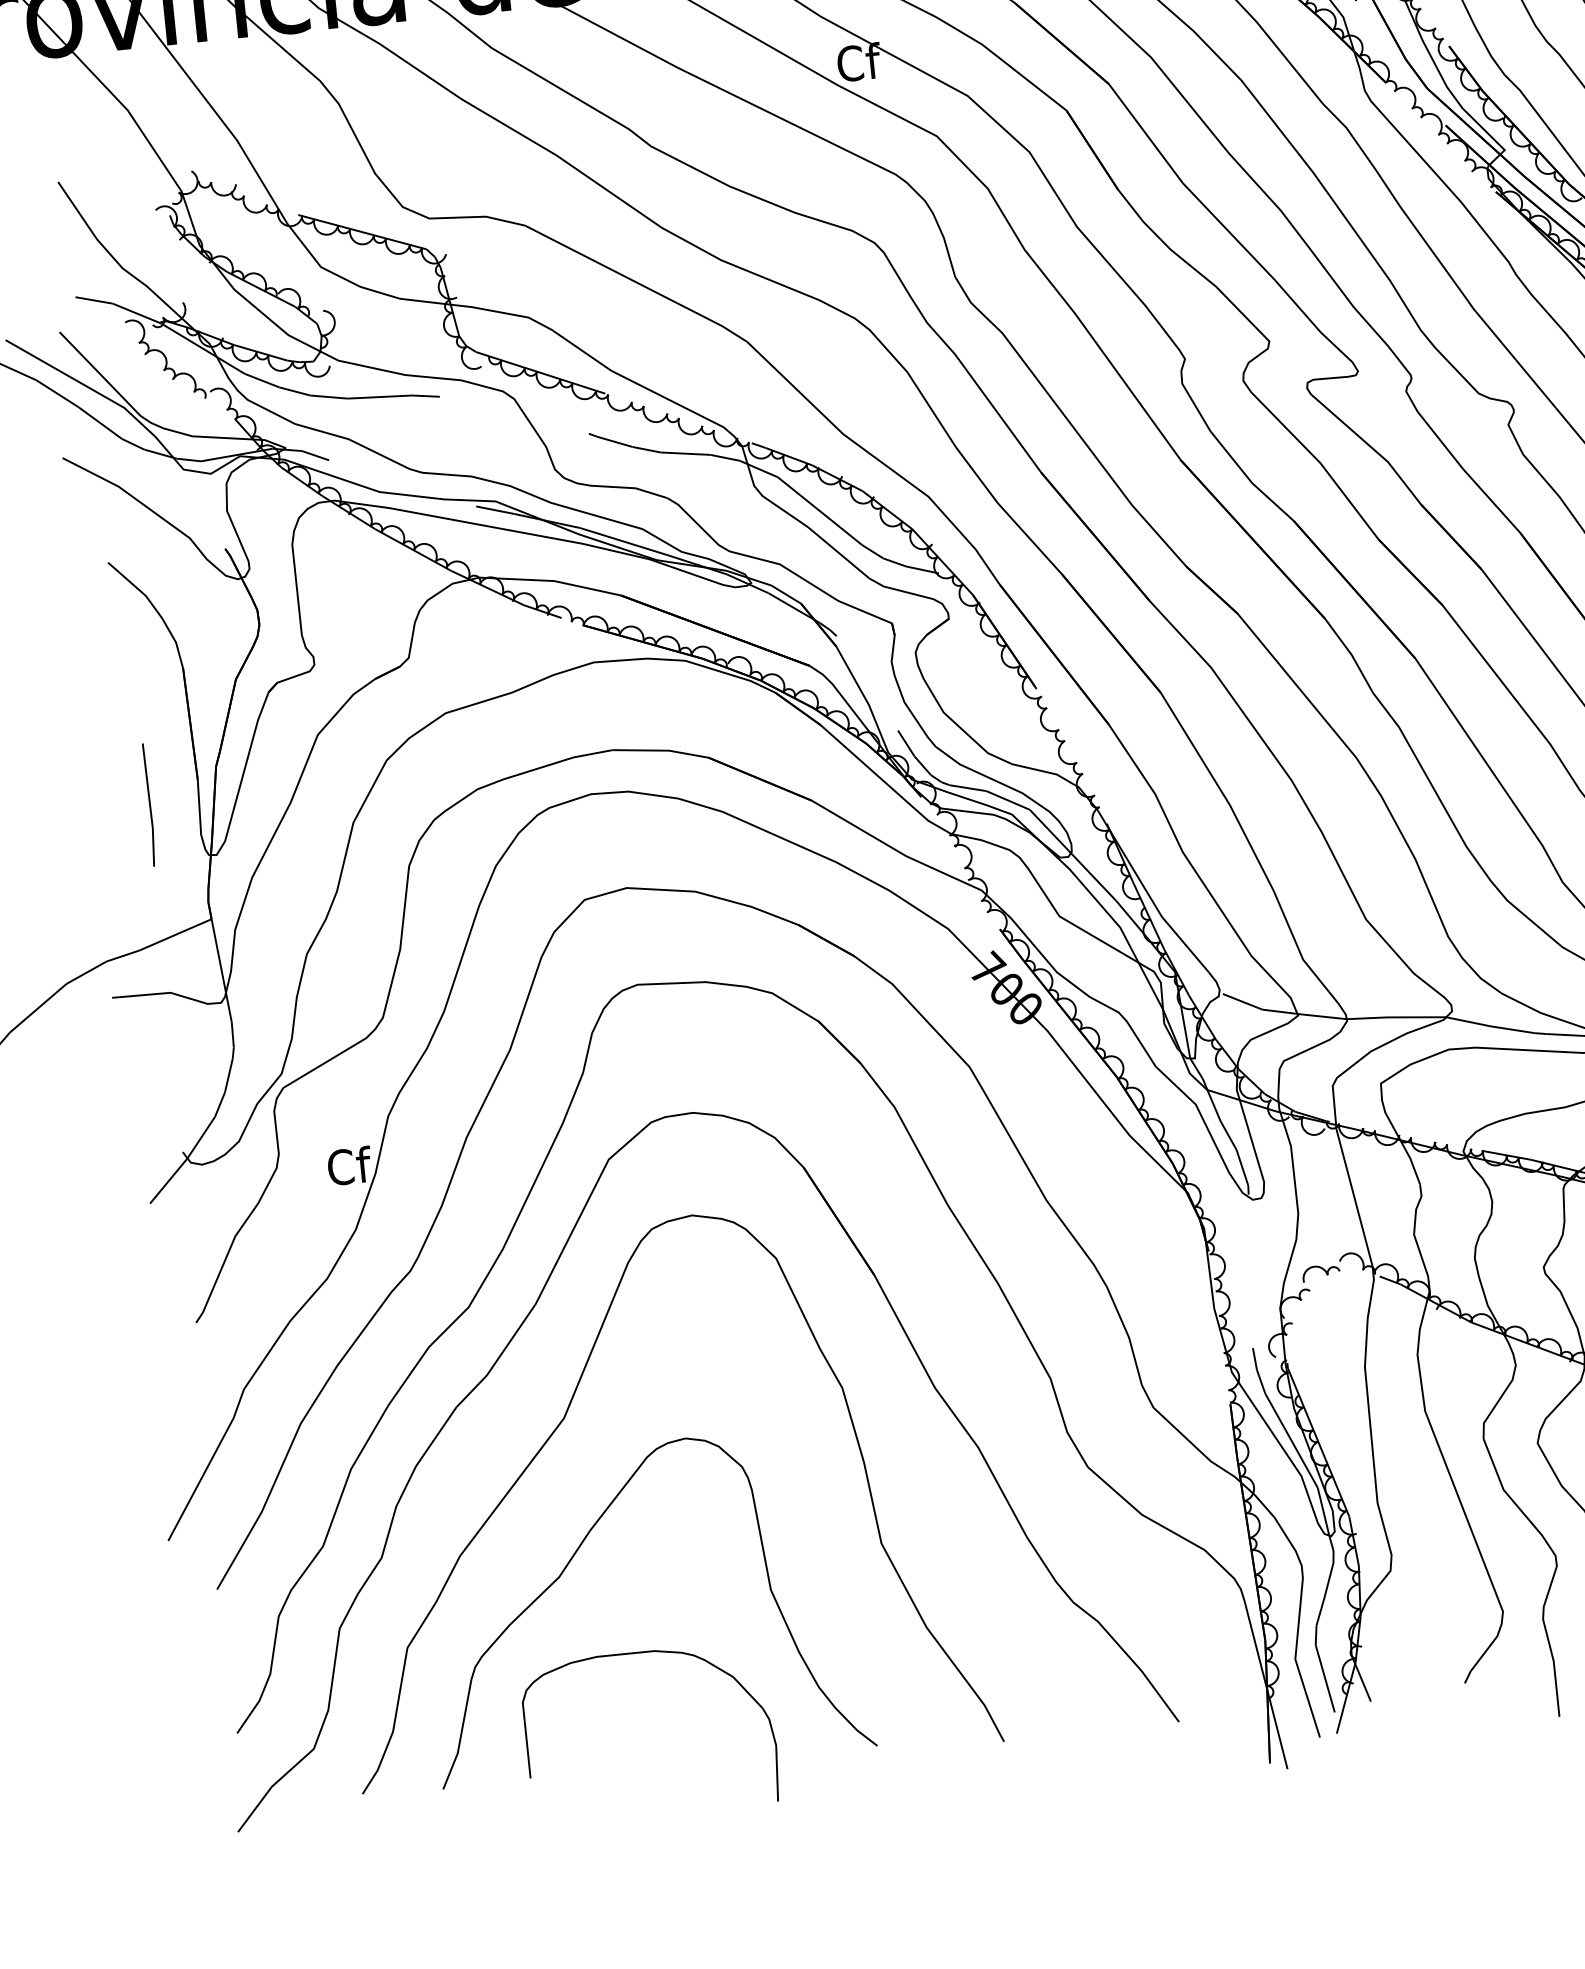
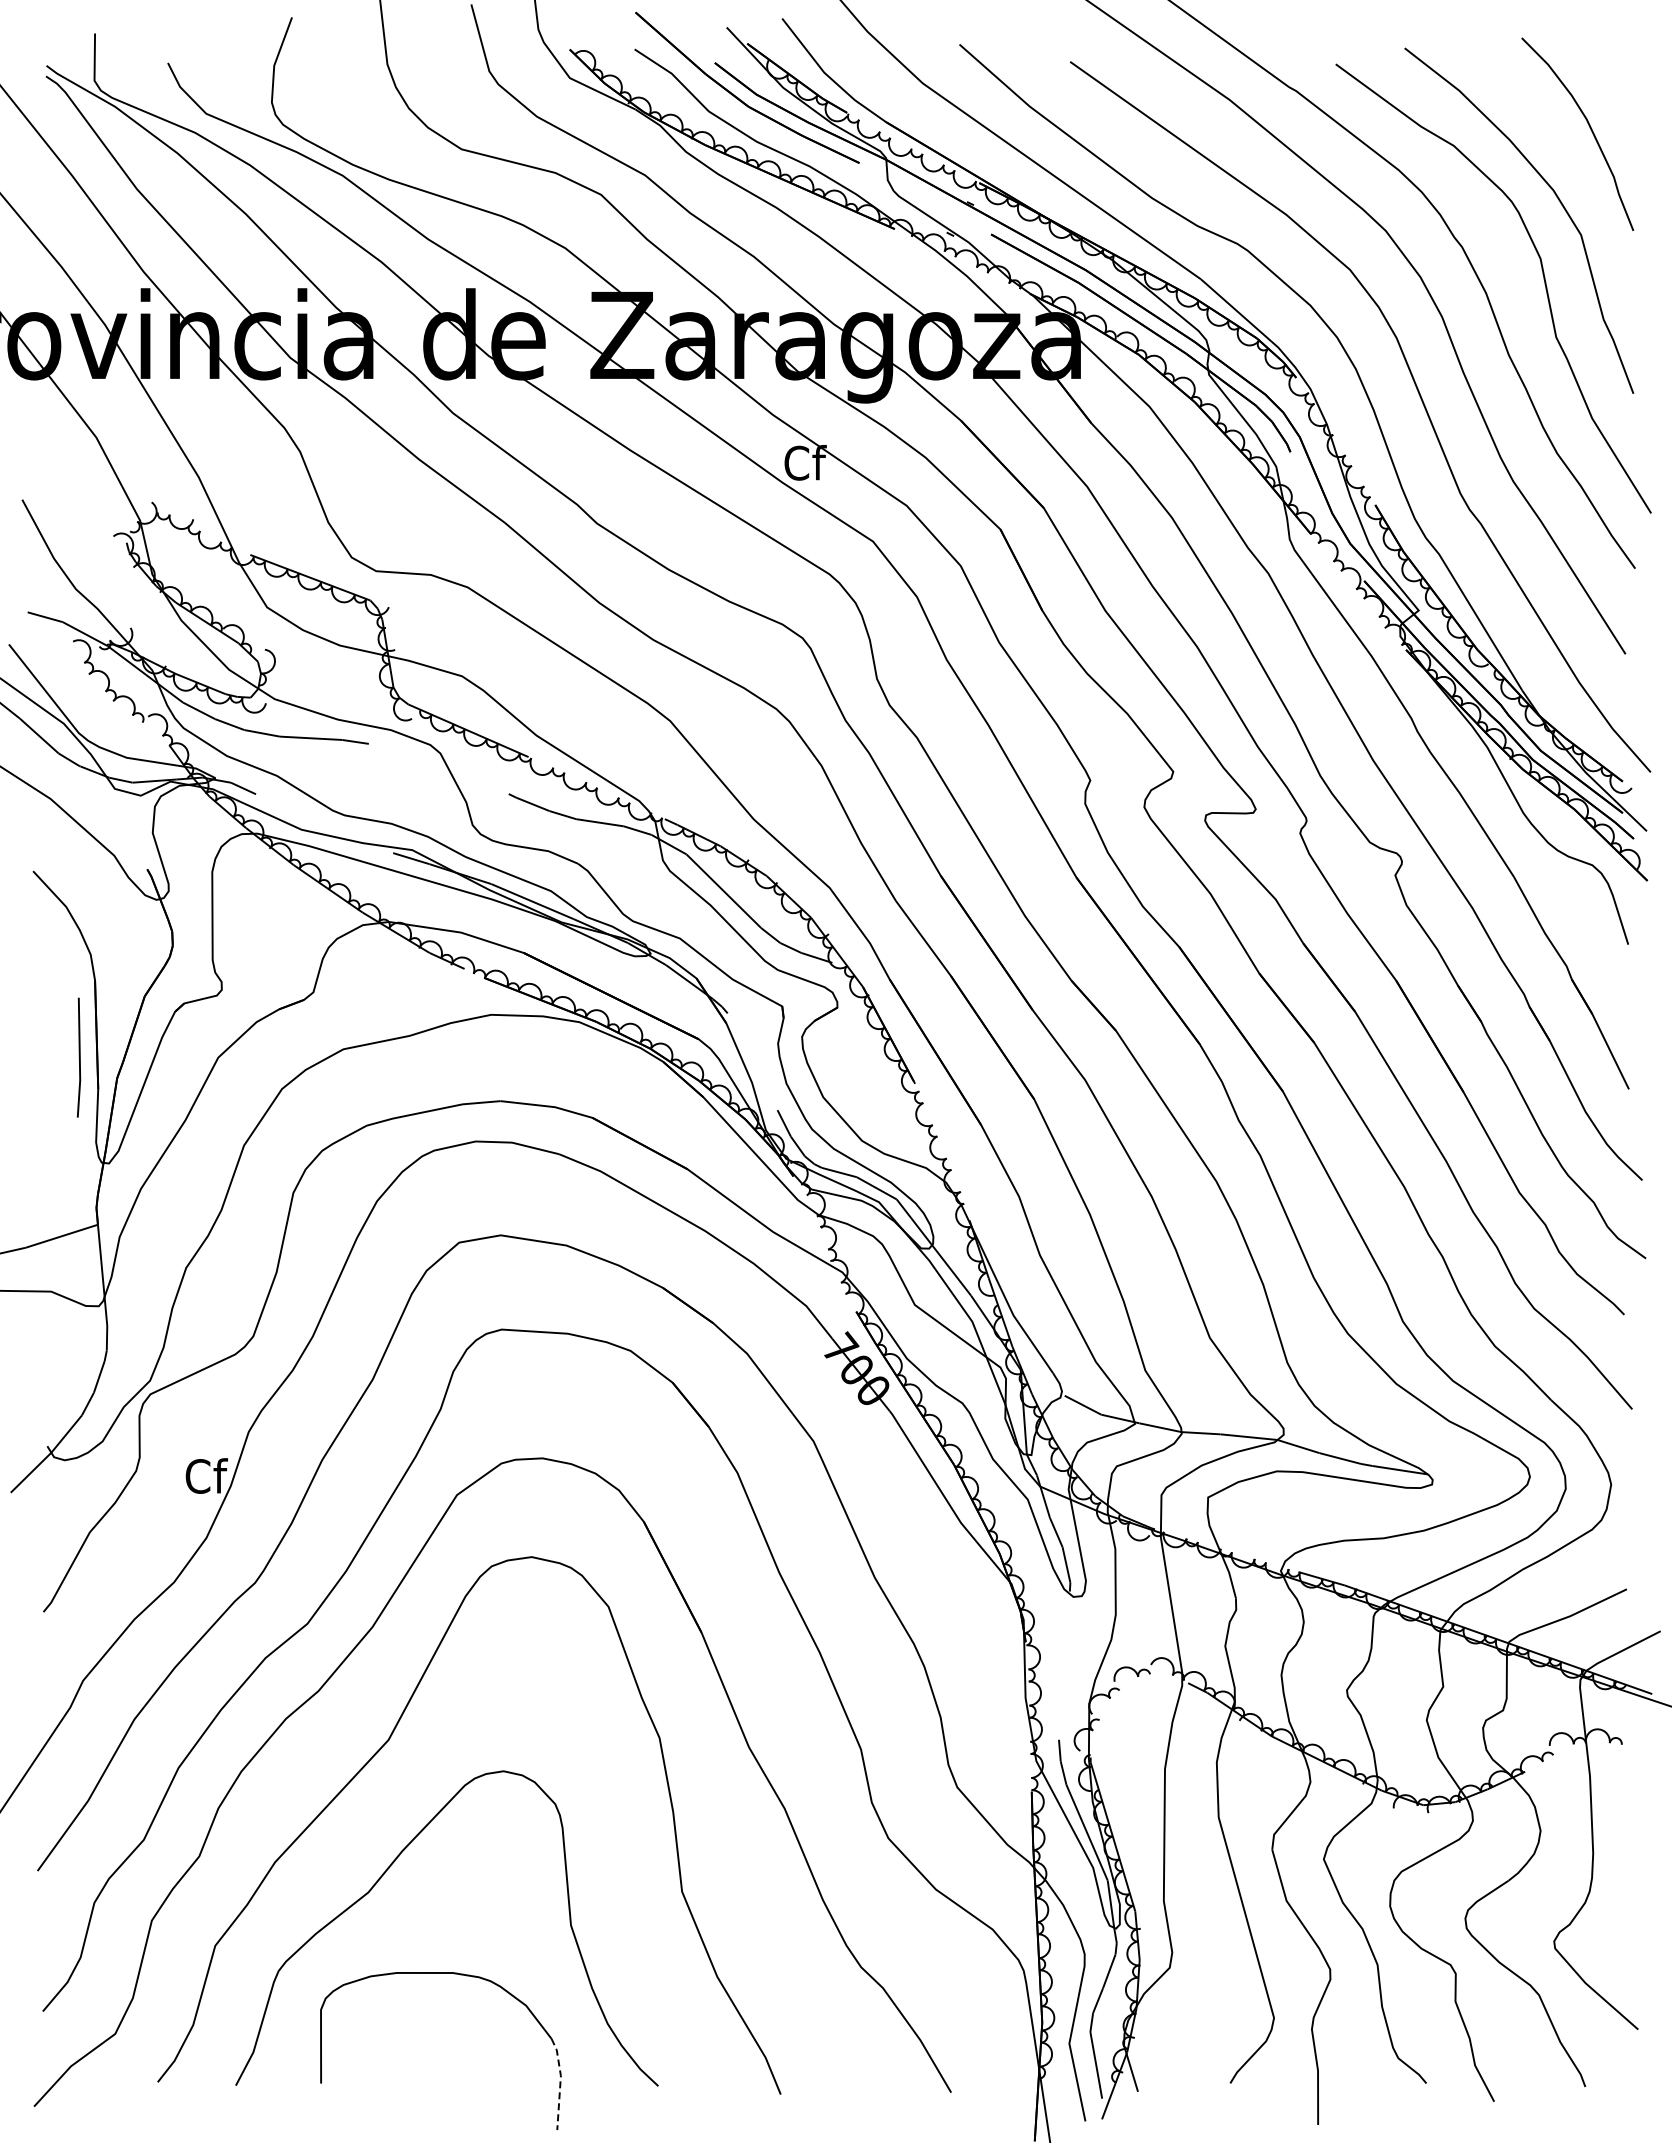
line: (148, 804) -> (78, 1057), moved
line: (776, 1752) -> (560, 2082), solid -> dashed

